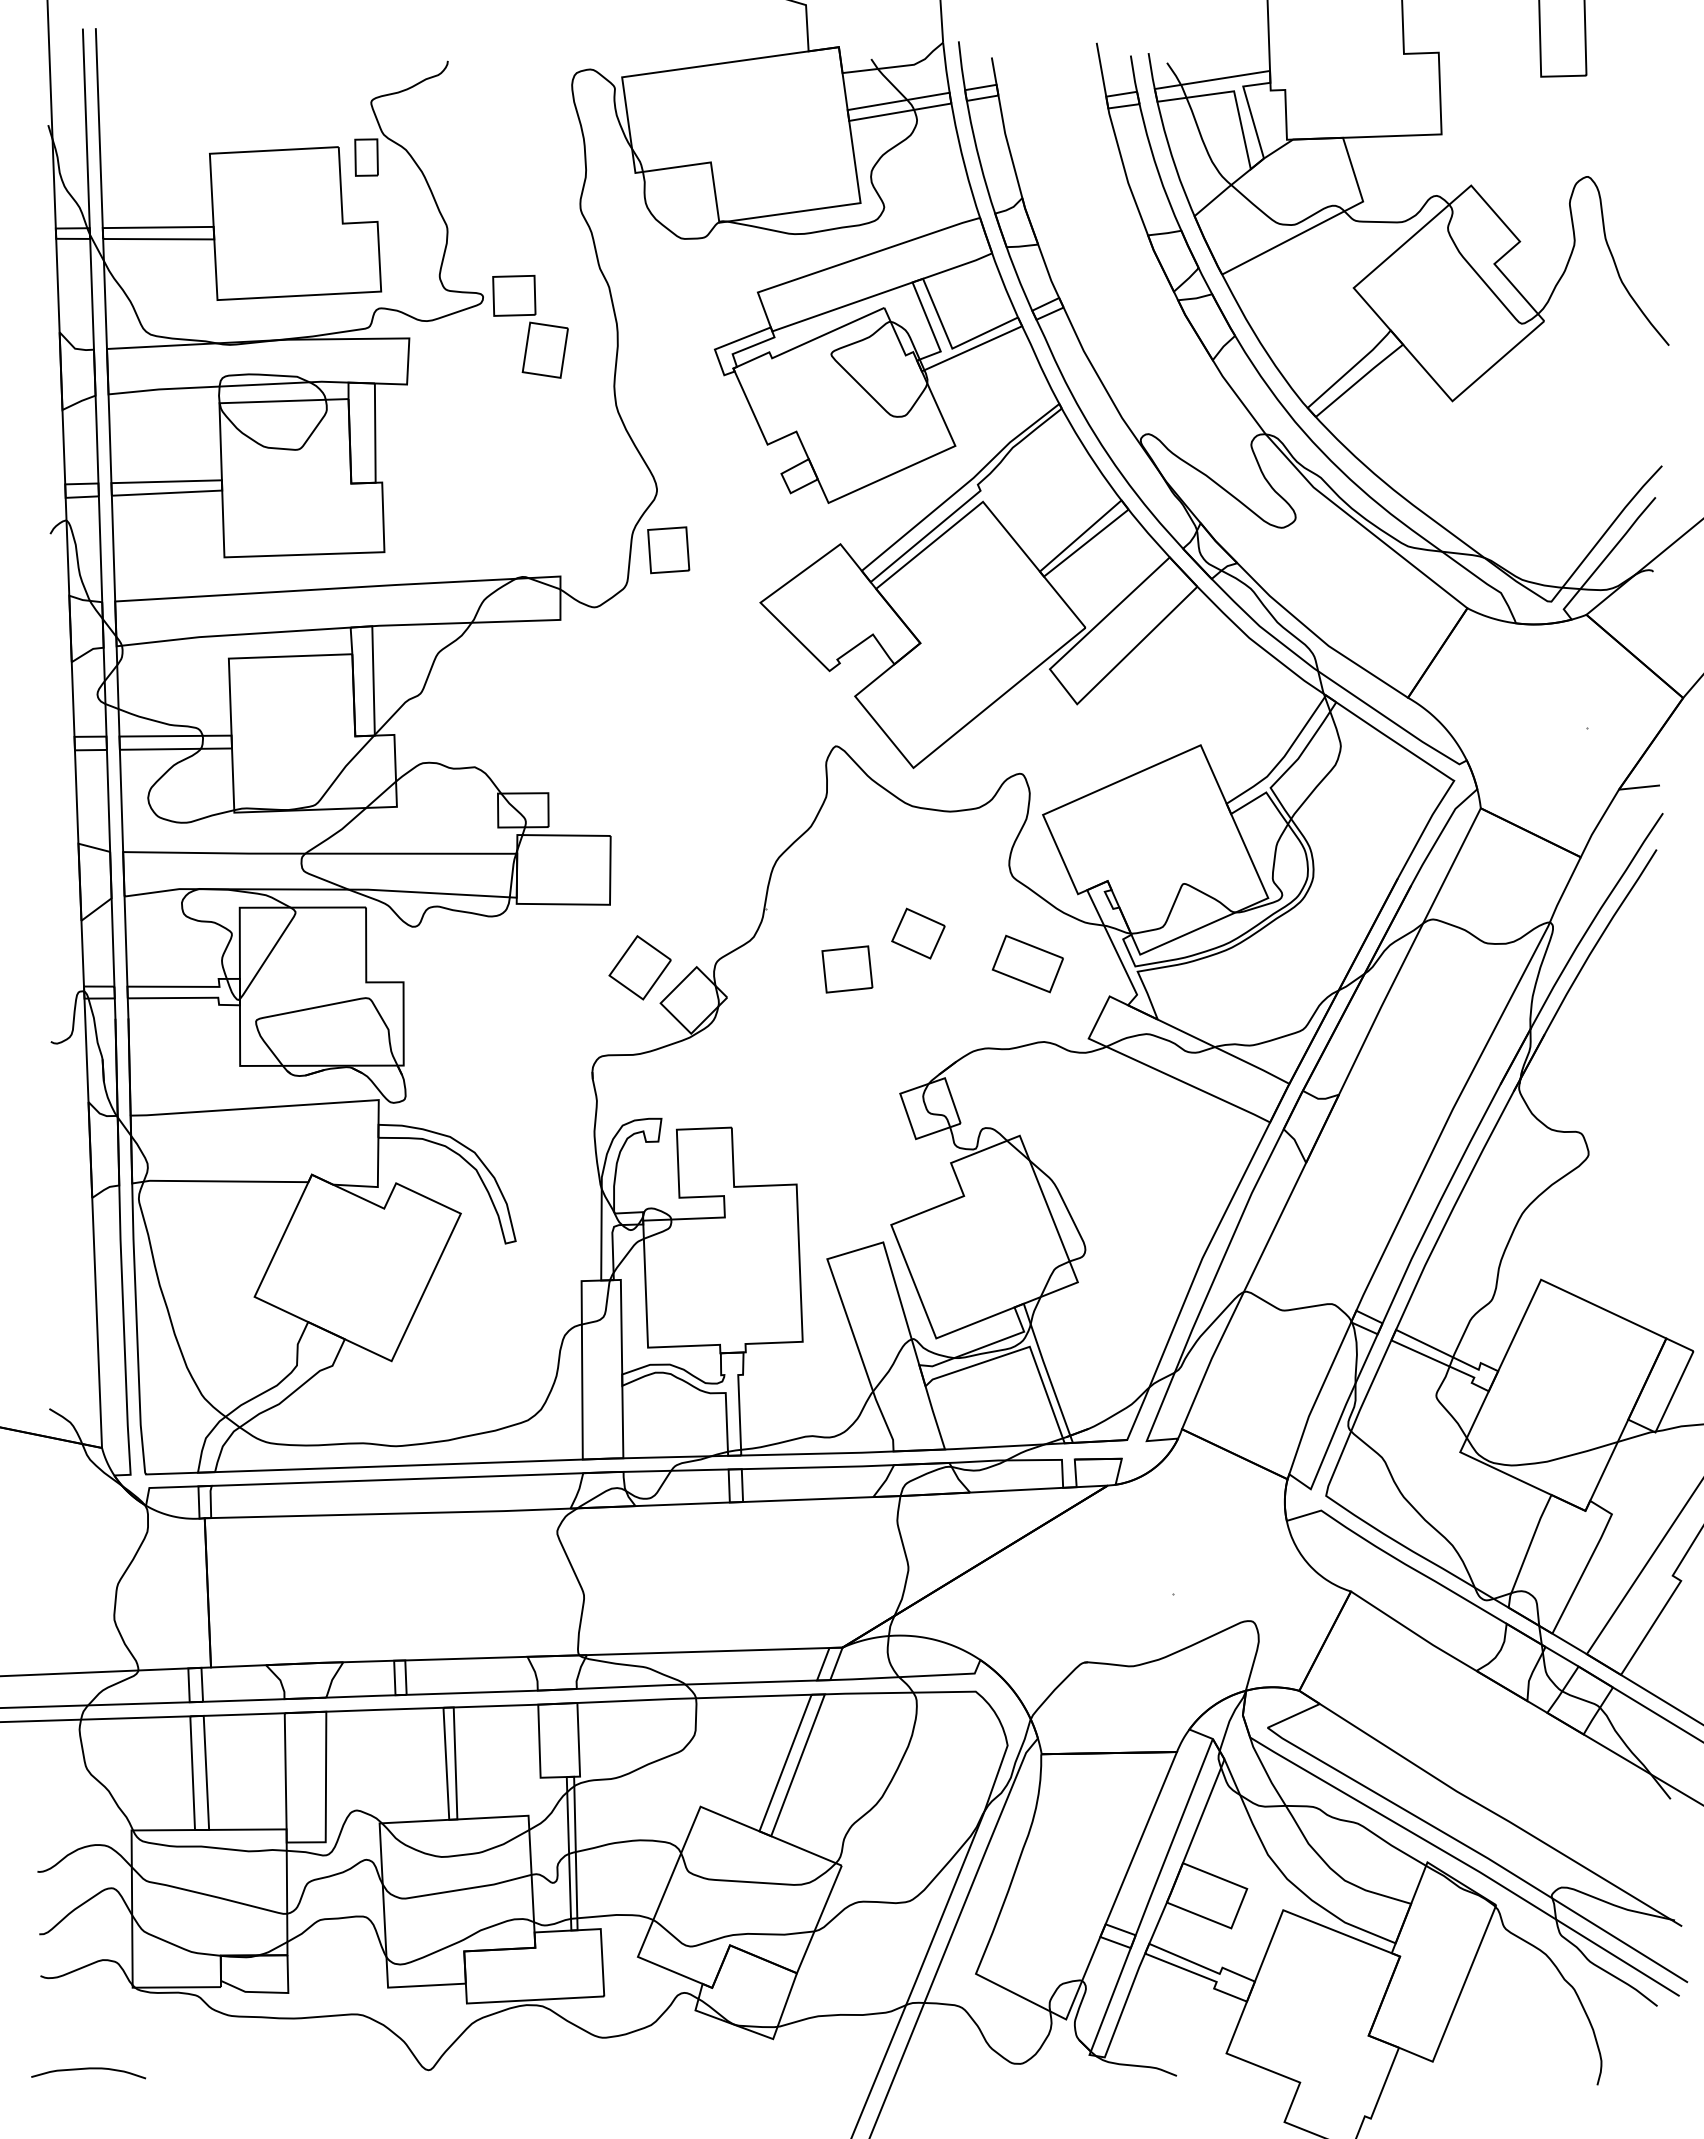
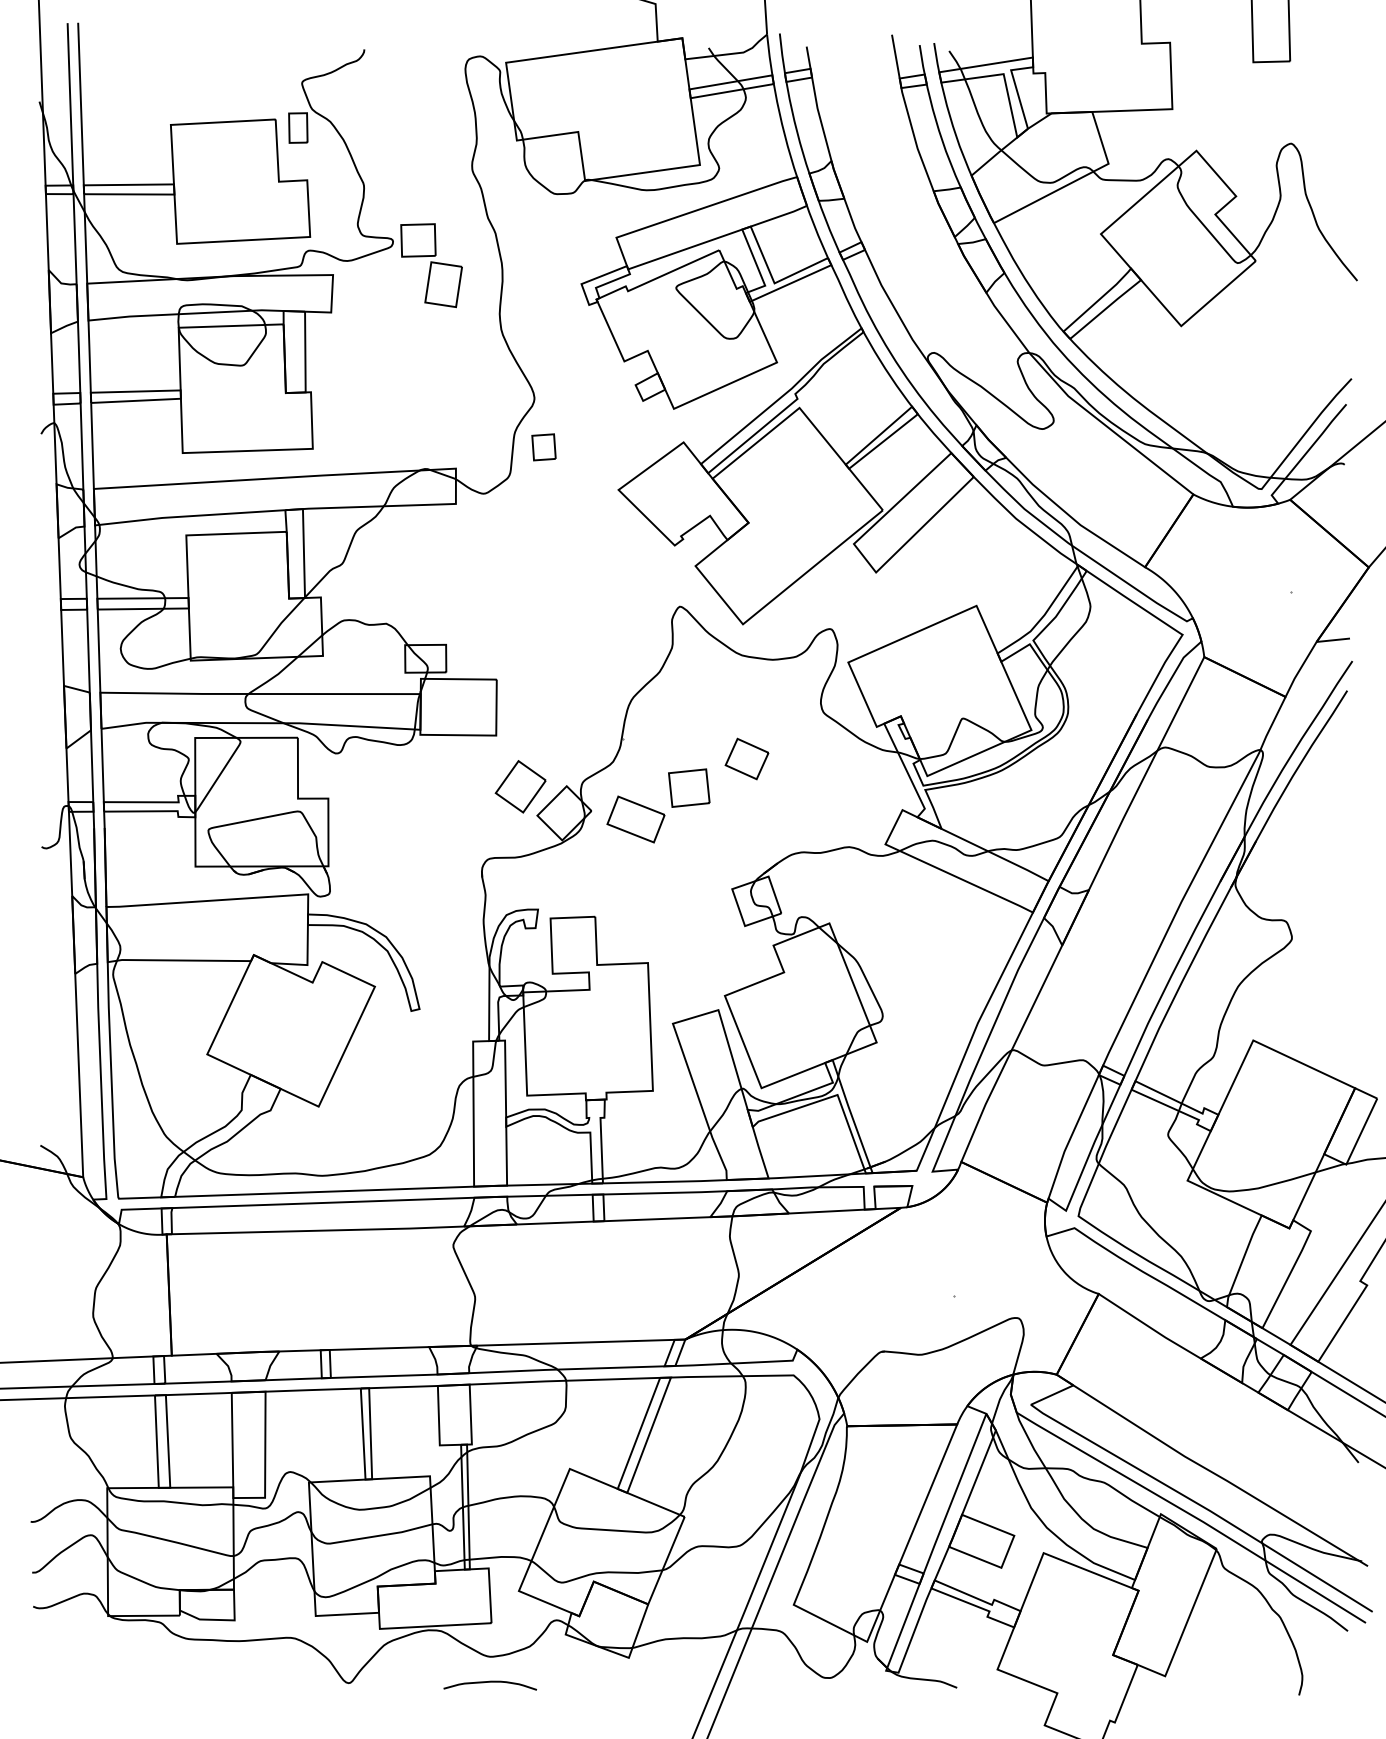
part: (668, 550) -> (543, 447), size x0.7
part: (1027, 963) -> (635, 819), moved
curve: (88, 2069) -> (490, 1682), moved

